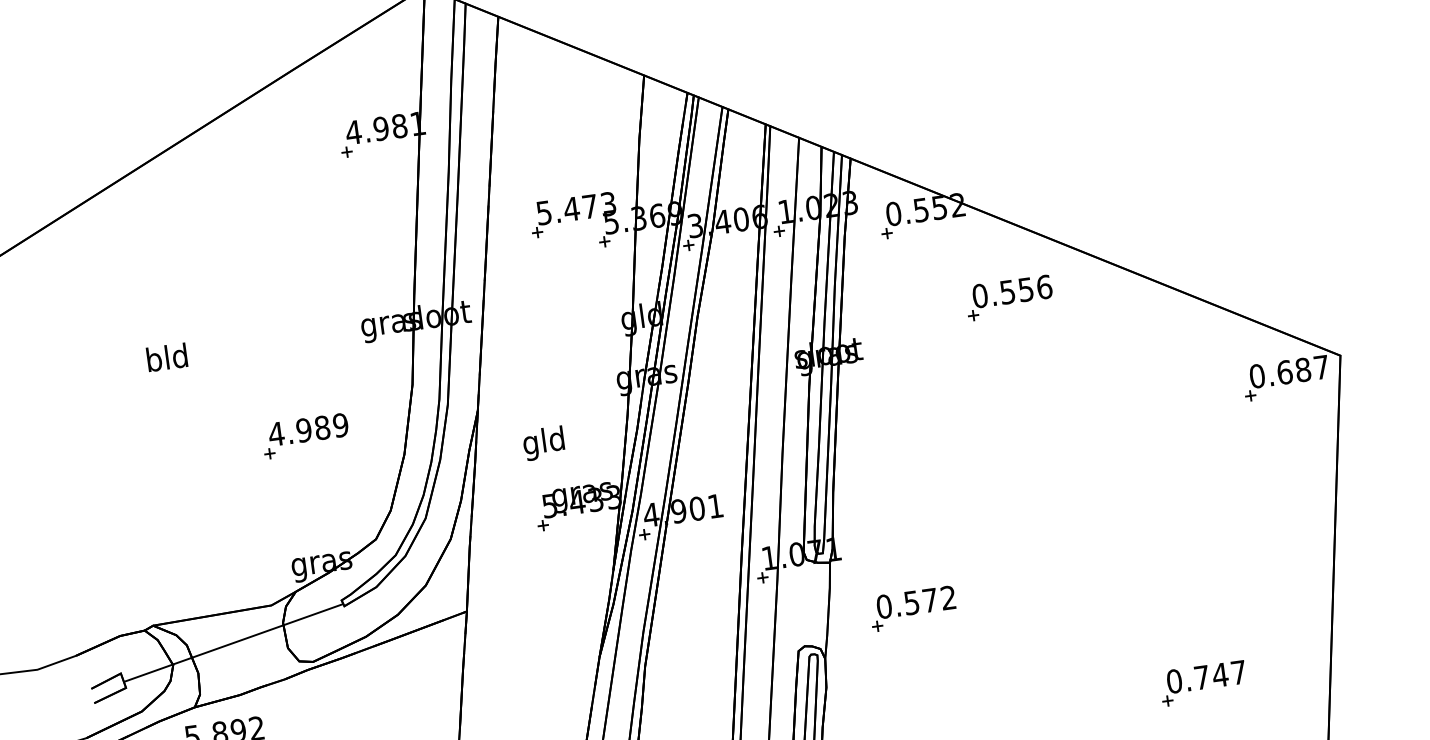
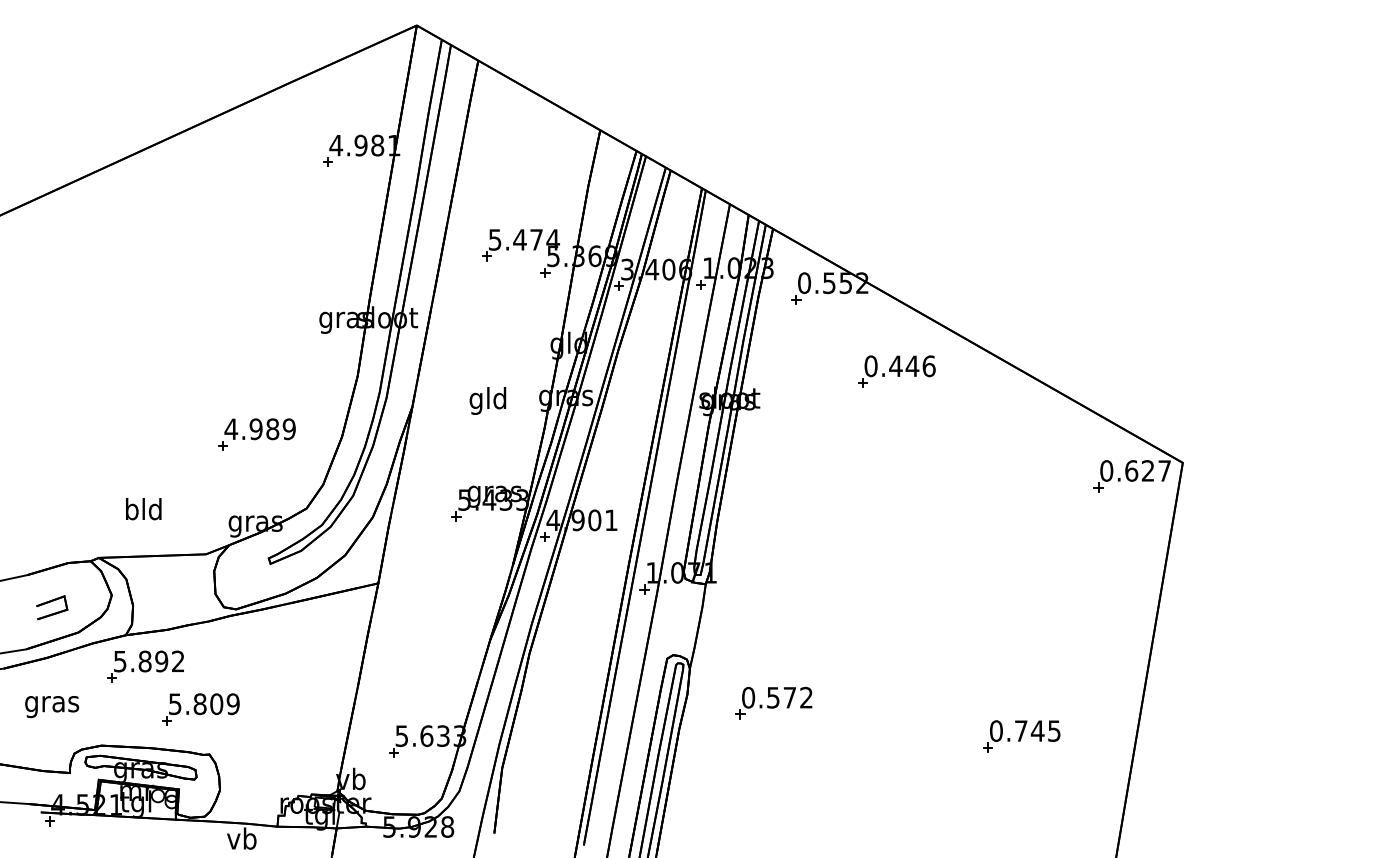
text: (607, 203) -> (552, 239), 5.473 -> 5.474
text: (1017, 291) -> (904, 366), 0.556 -> 0.446
text: (166, 357) -> (143, 509), moved
text: (1302, 369) -> (1147, 470), 0.687 -> 0.627
part: (305, 436) -> (256, 434), moved
text: (543, 443) -> (487, 400), moved
part: (912, 608) -> (773, 702), moved
line: (234, 642) -> (168, 582), removed
text: (1238, 671) -> (1054, 730), 0.747 -> 0.745

